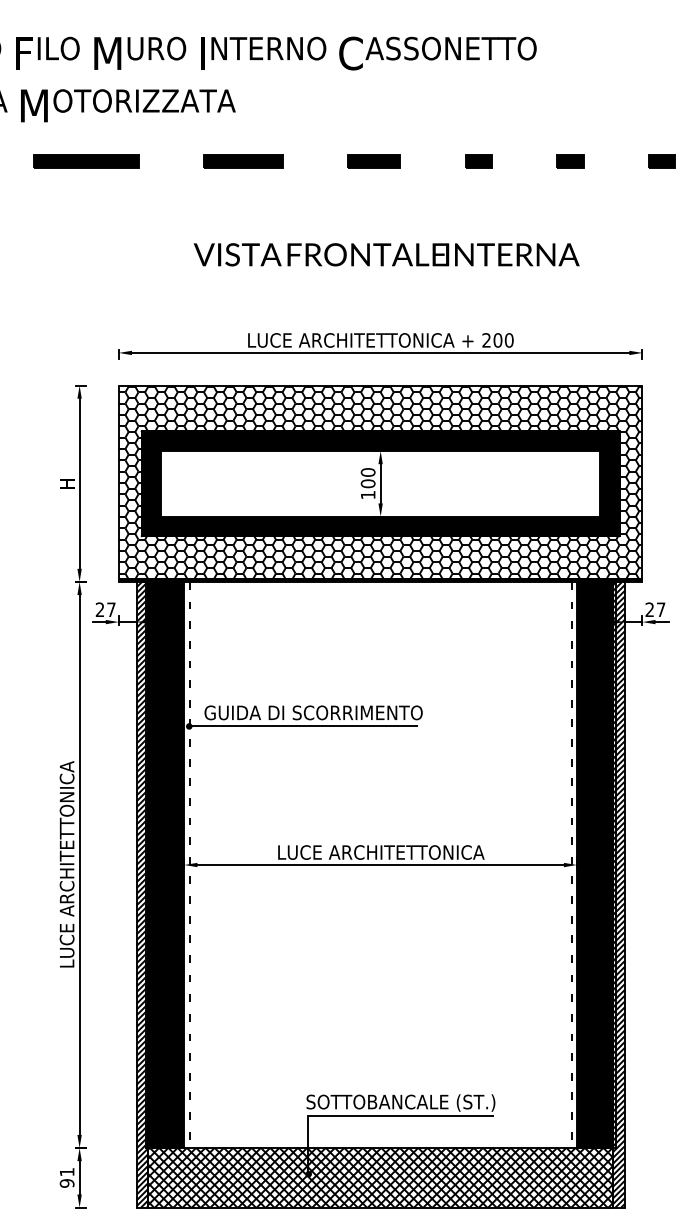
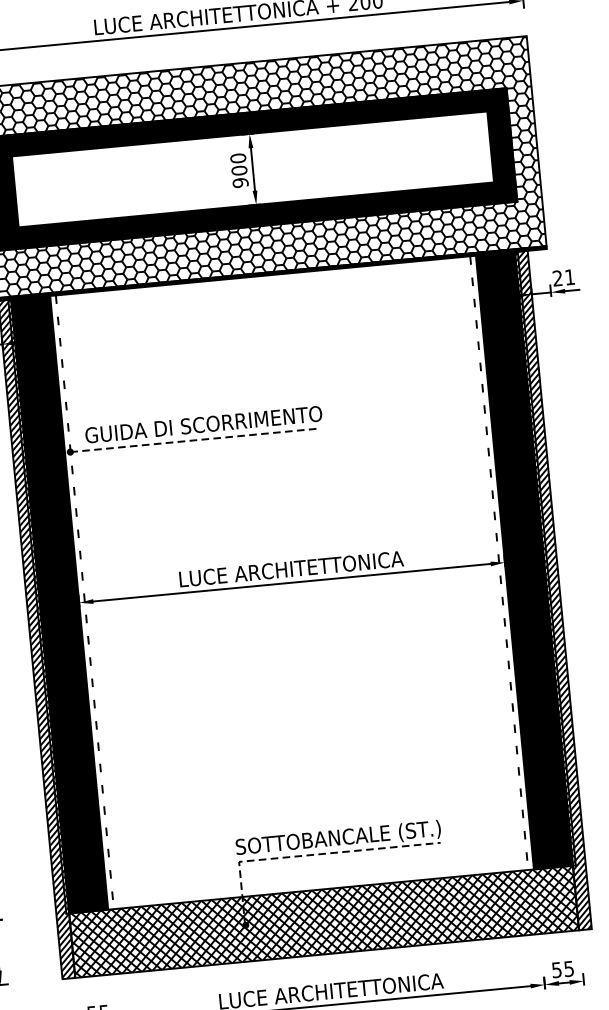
text: (367, 494) -> (239, 182), 100 -> 900
text: (661, 609) -> (570, 276), 27 -> 21
line: (303, 726) -> (194, 440), solid -> dashed
line: (371, 1115) -> (307, 855), solid -> dashed

